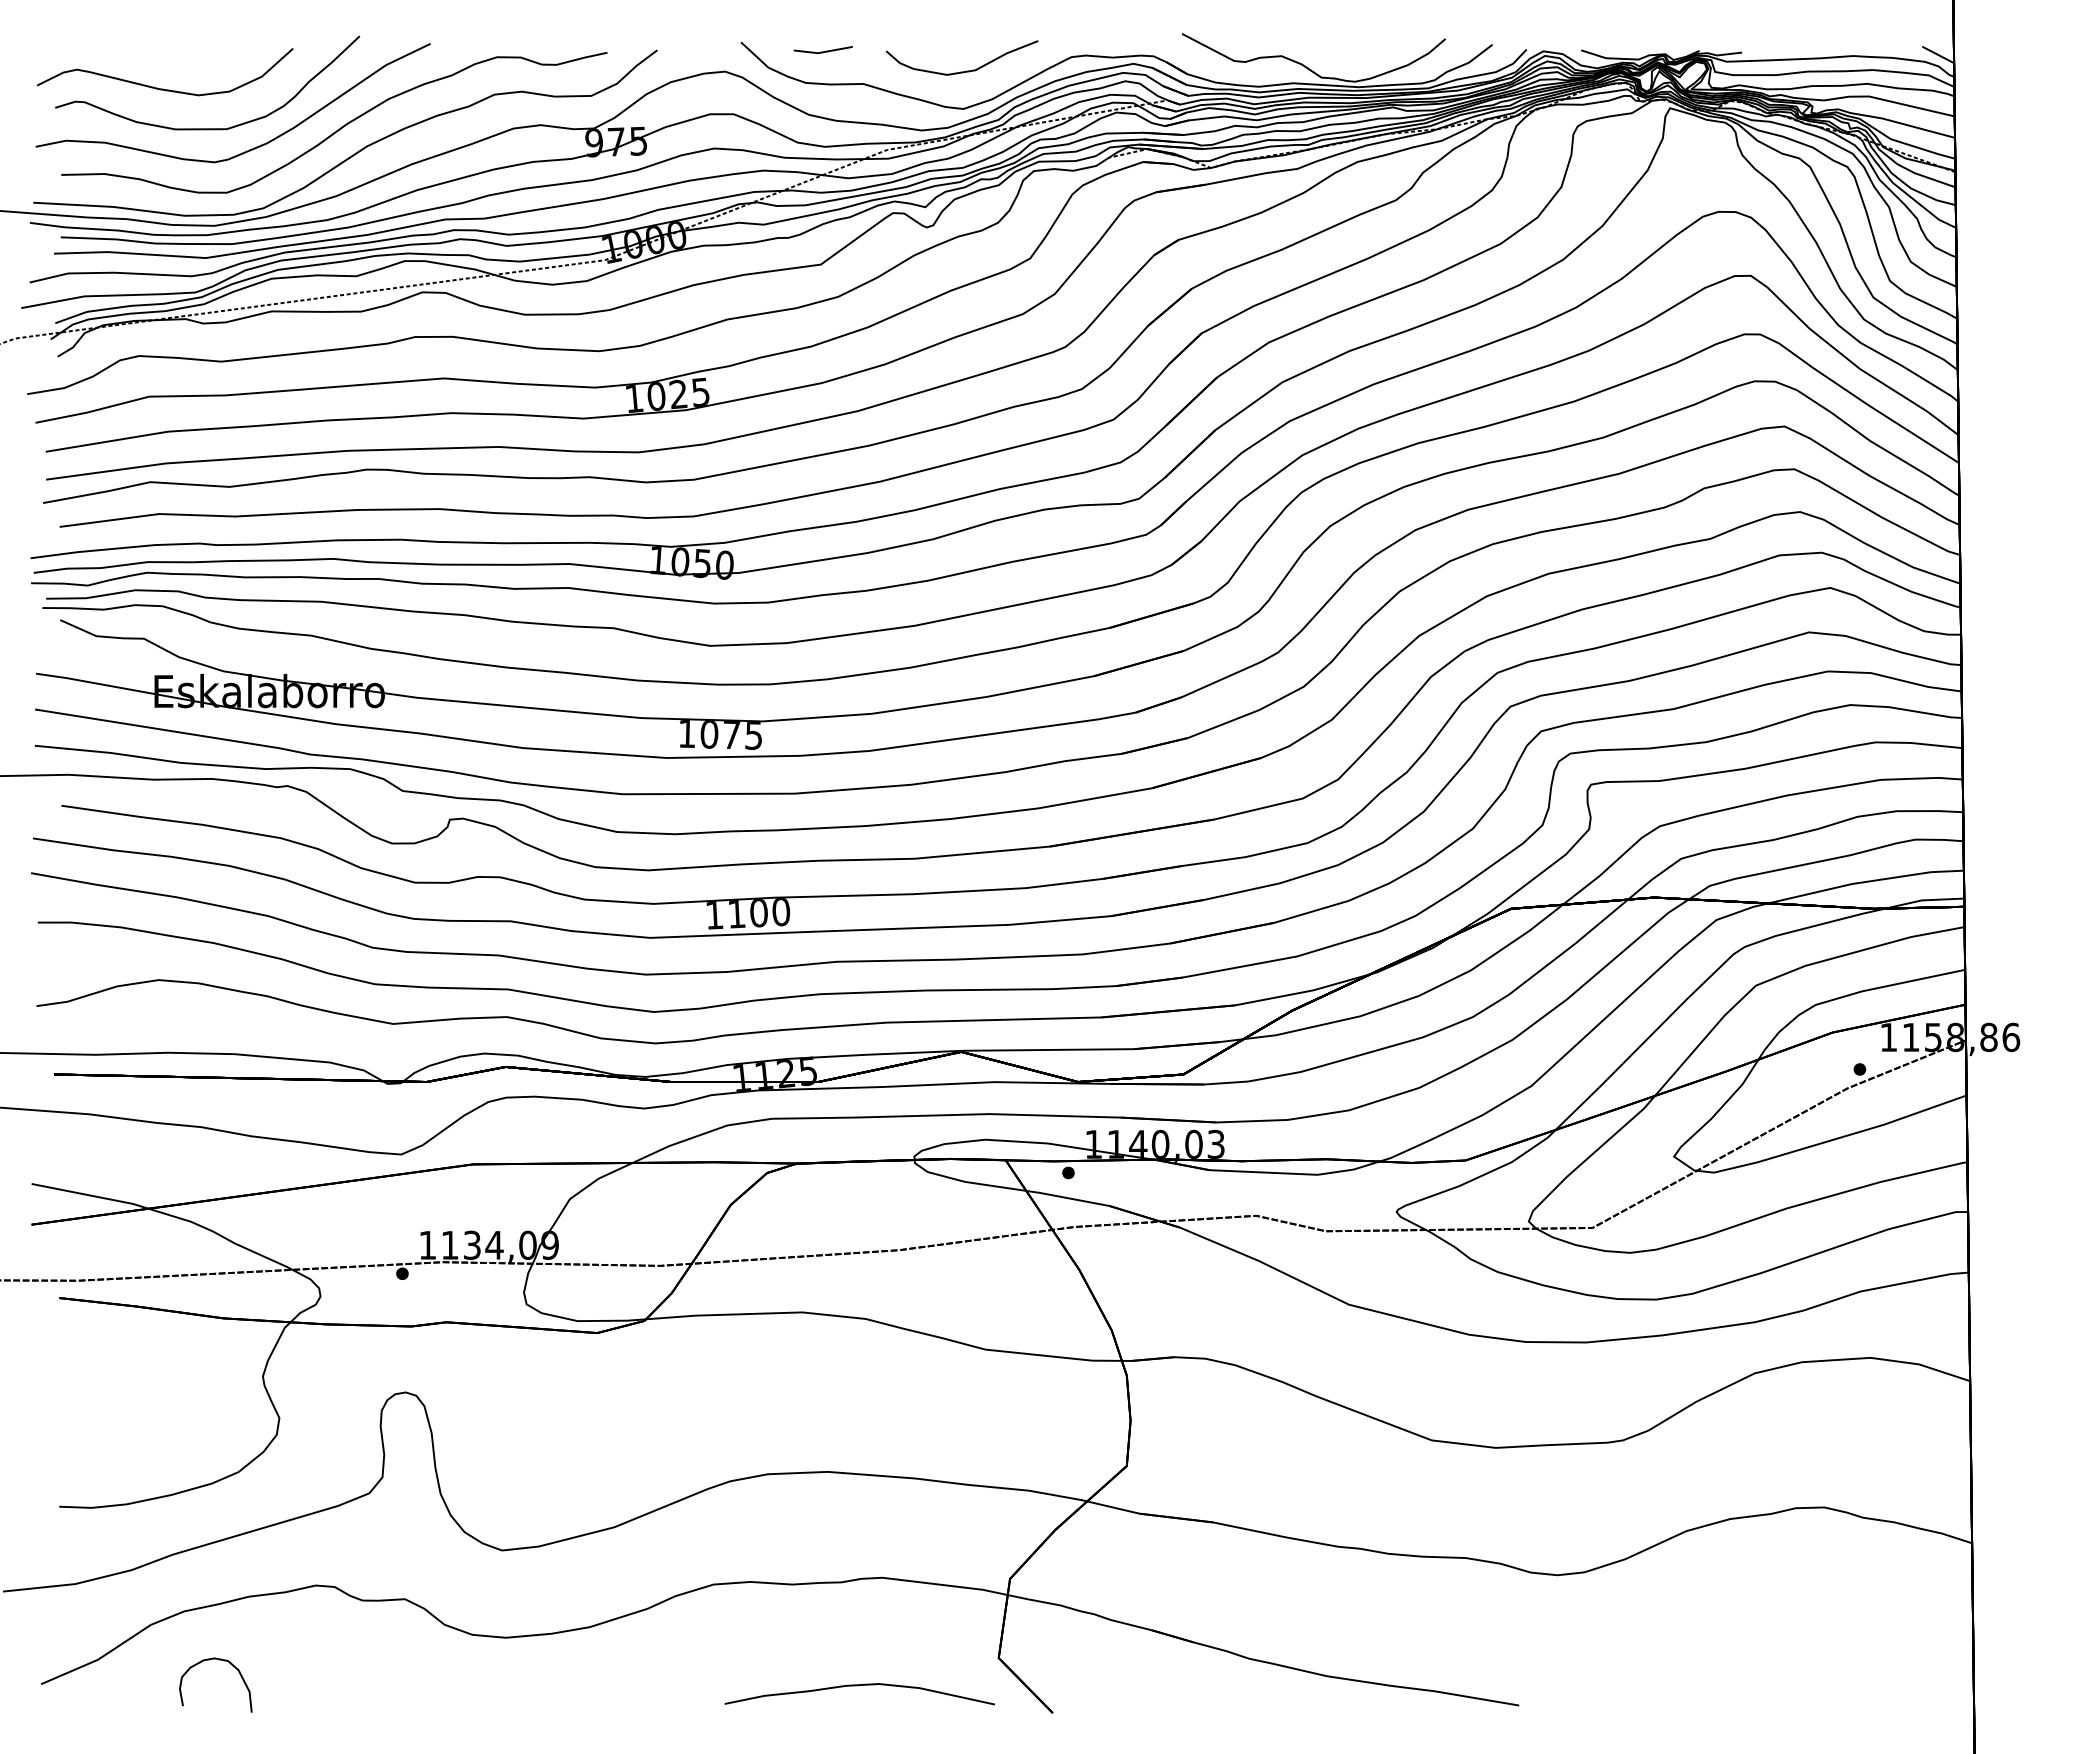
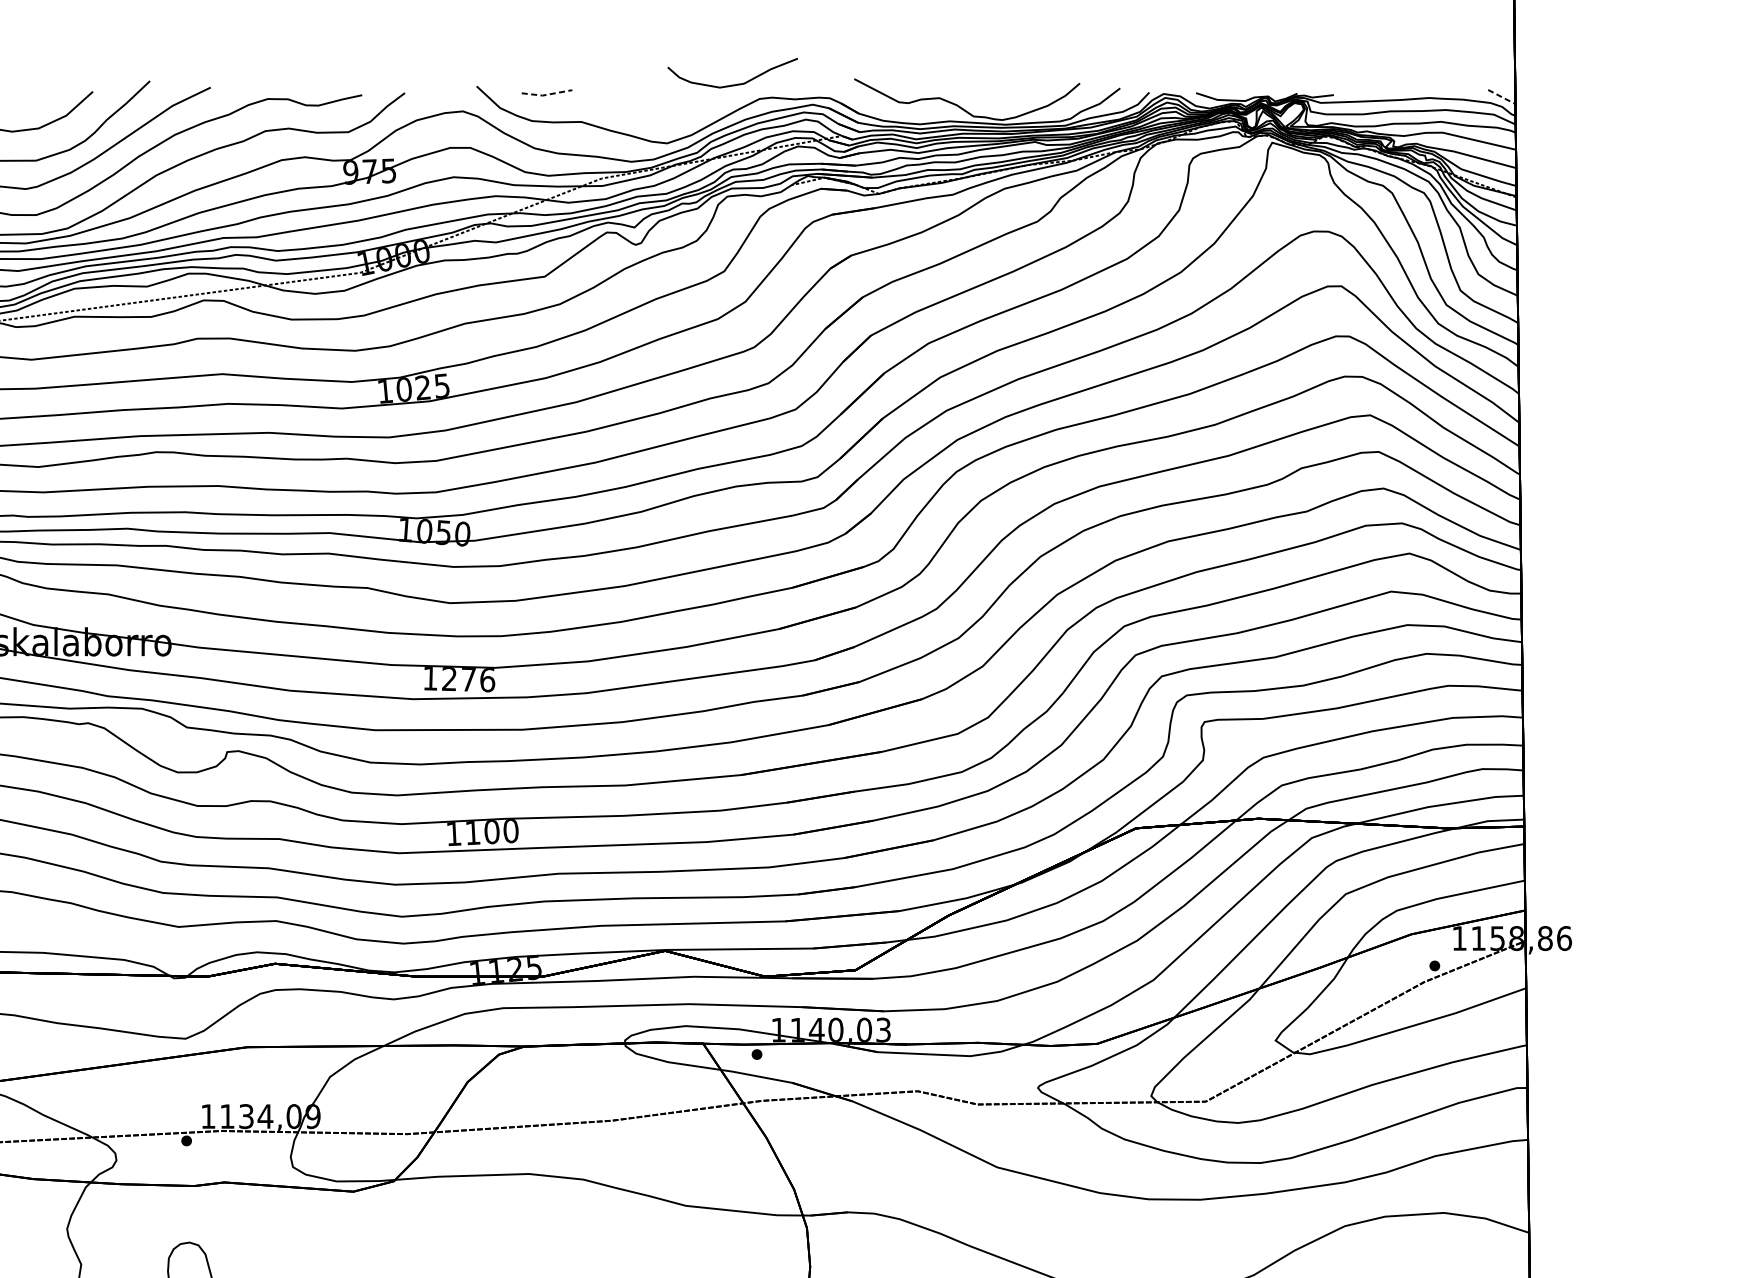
line: (822, 52) -> (546, 95), solid -> dashed
line: (1938, 55) -> (1502, 97), solid -> dashed
curve: (966, 70) -> (736, 83), moved
text: (731, 735) -> (468, 679), 1075 -> 1276

